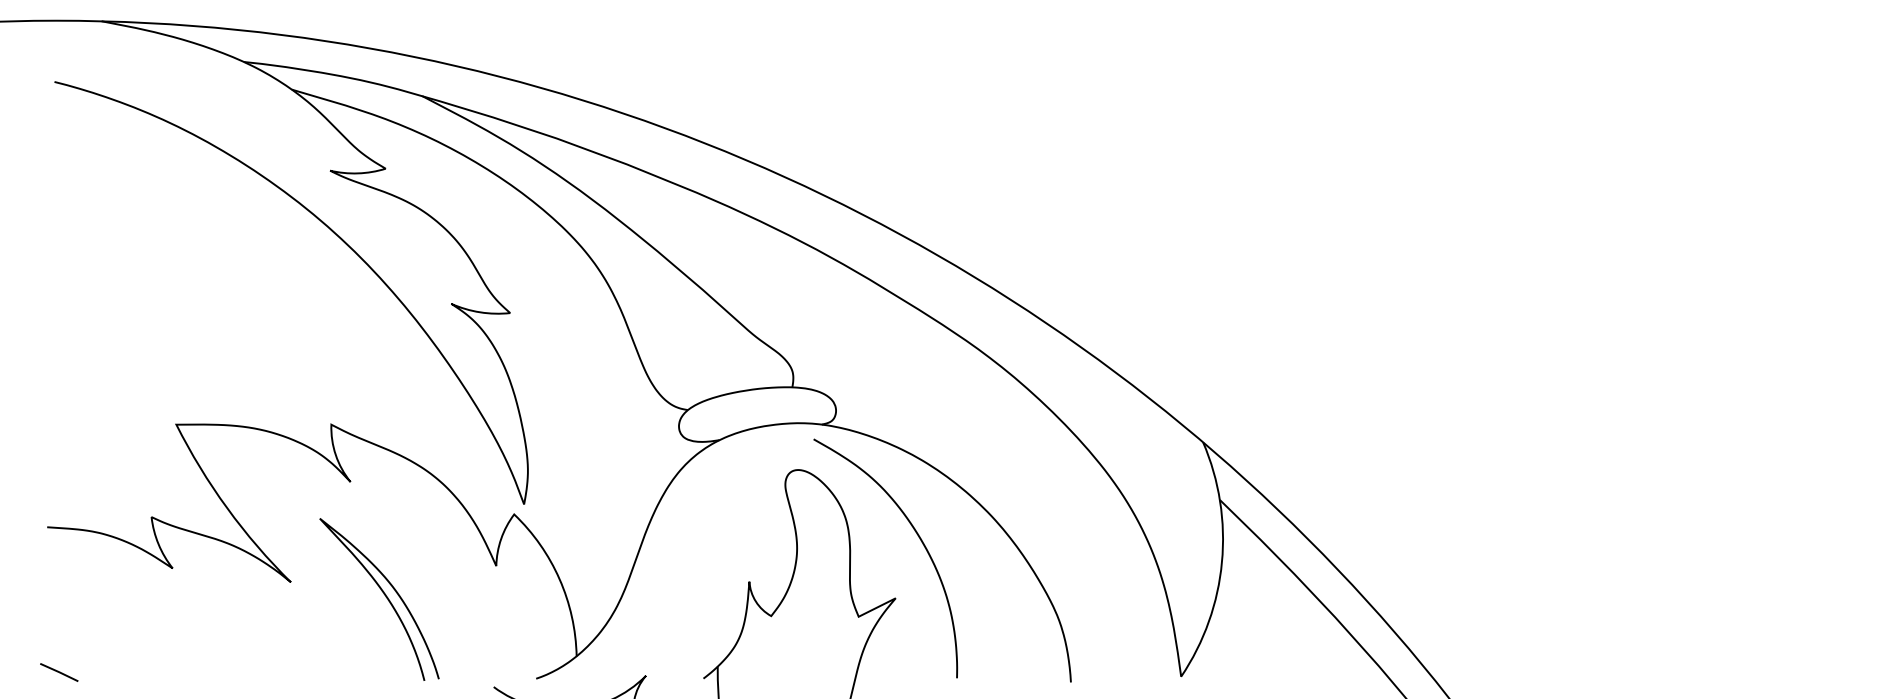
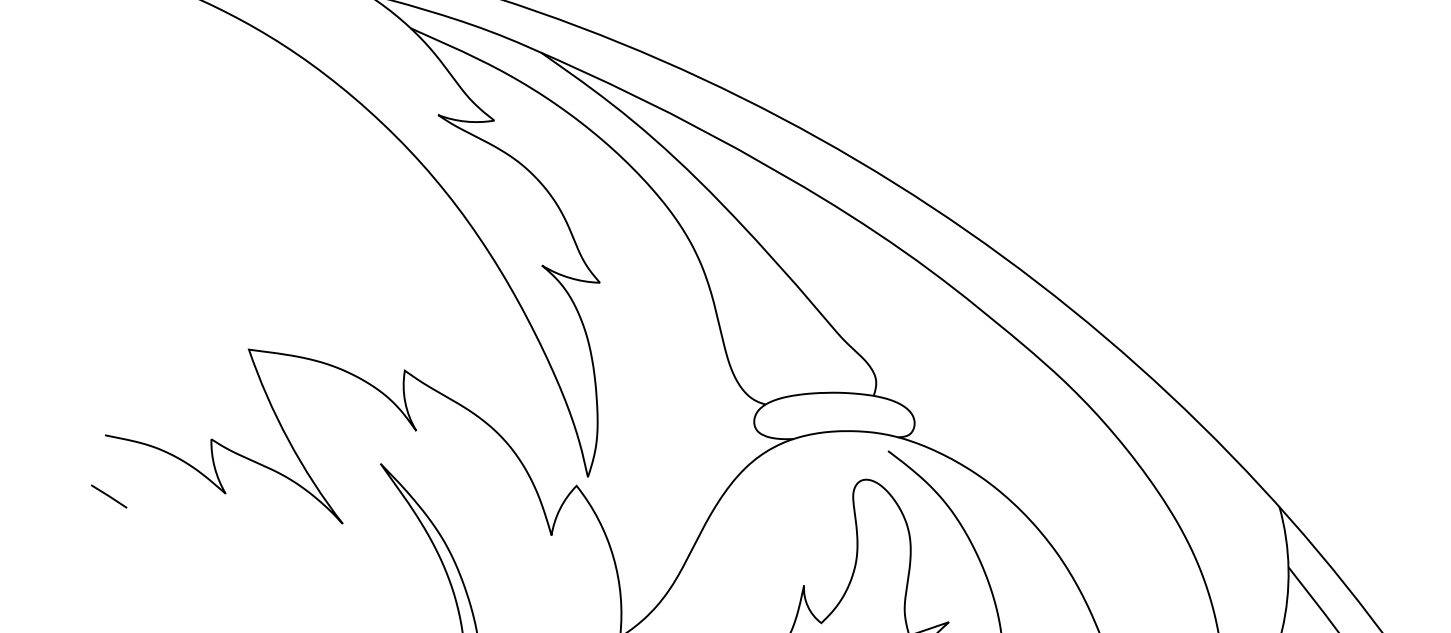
line: (59, 672) -> (109, 496), moved

